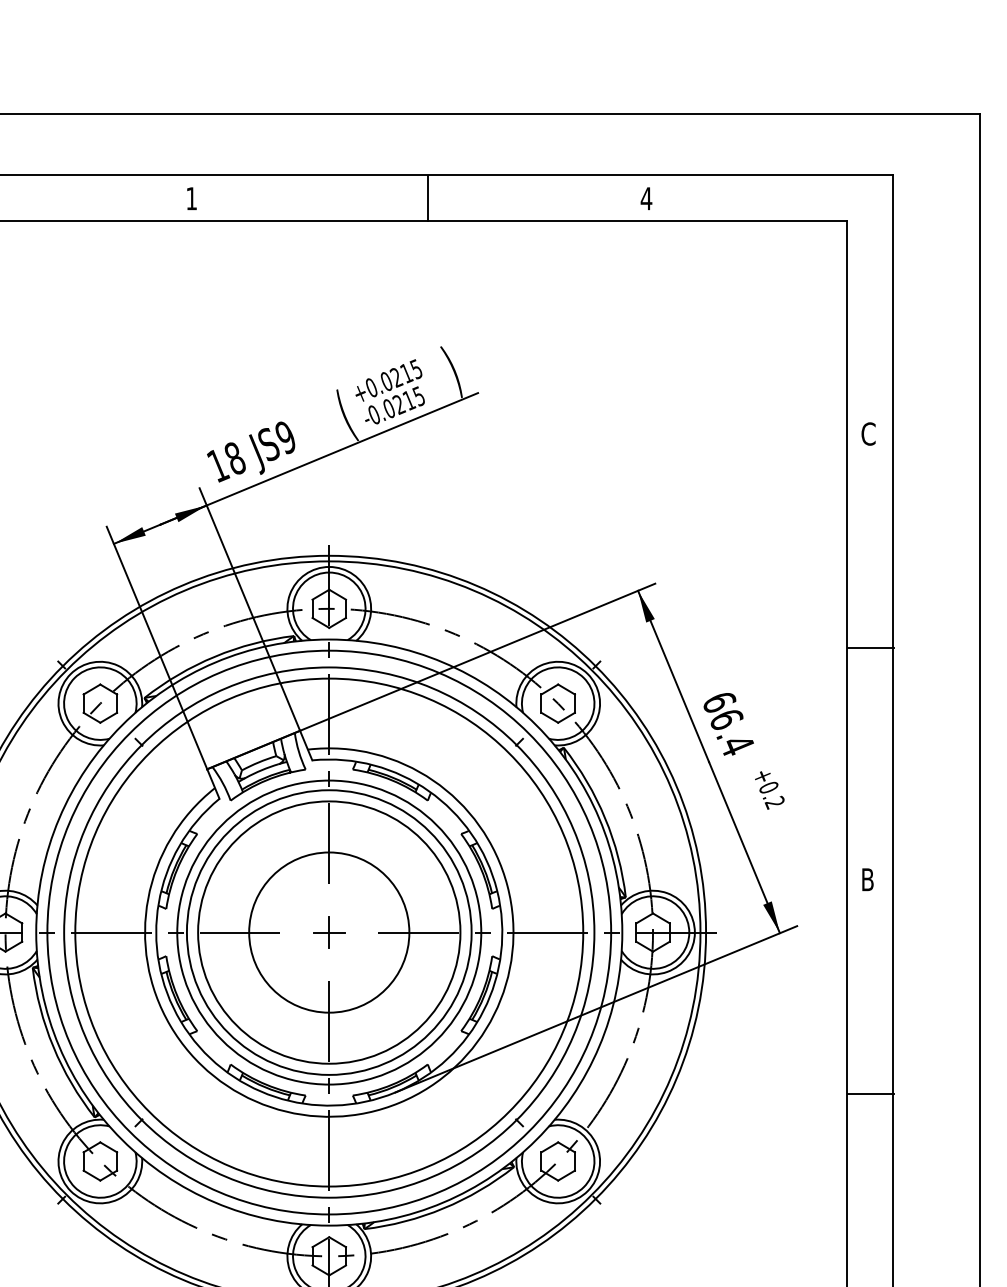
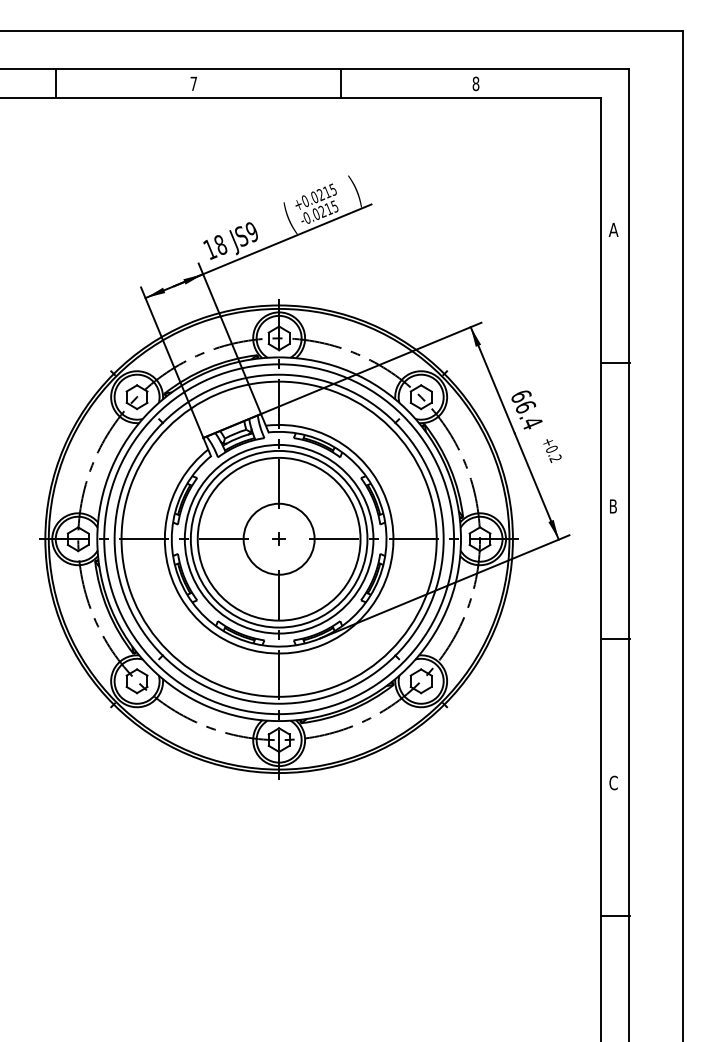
text: (191, 198) -> (193, 83), 1 -> 7
text: (645, 198) -> (475, 83), 4 -> 8
text: (868, 433) -> (613, 229), C -> A
circle: (328, 931) -> (278, 538), size x0.71
part: (328, 931) -> (278, 538), size x0.62

